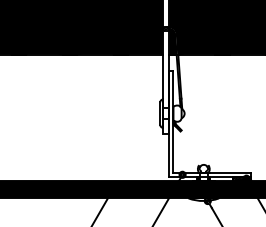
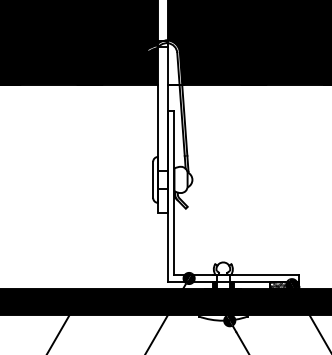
fill: (172, 41) -> (172, 63), removed

